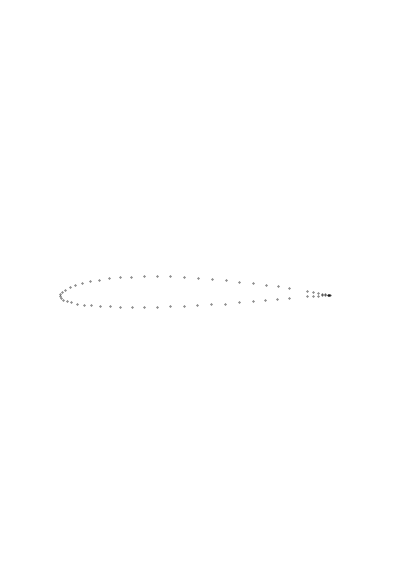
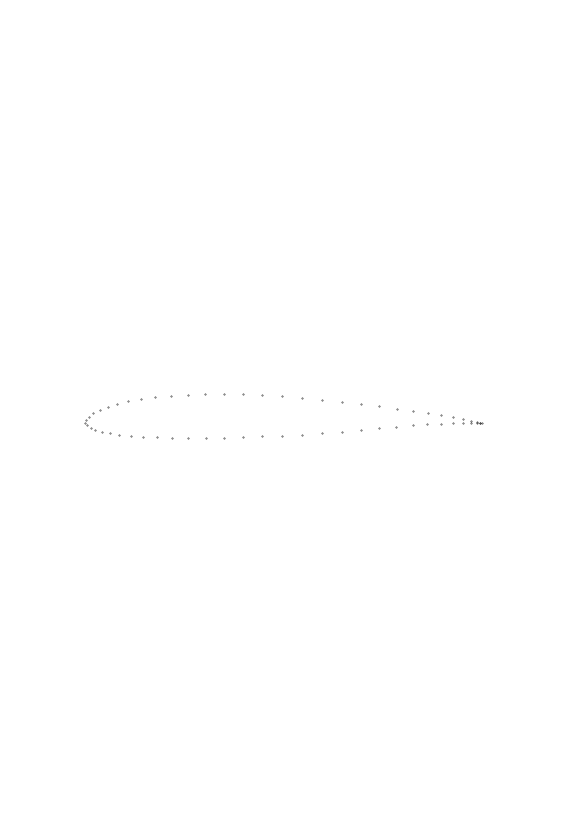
part: (318, 293) -> (454, 418), size x1.67

